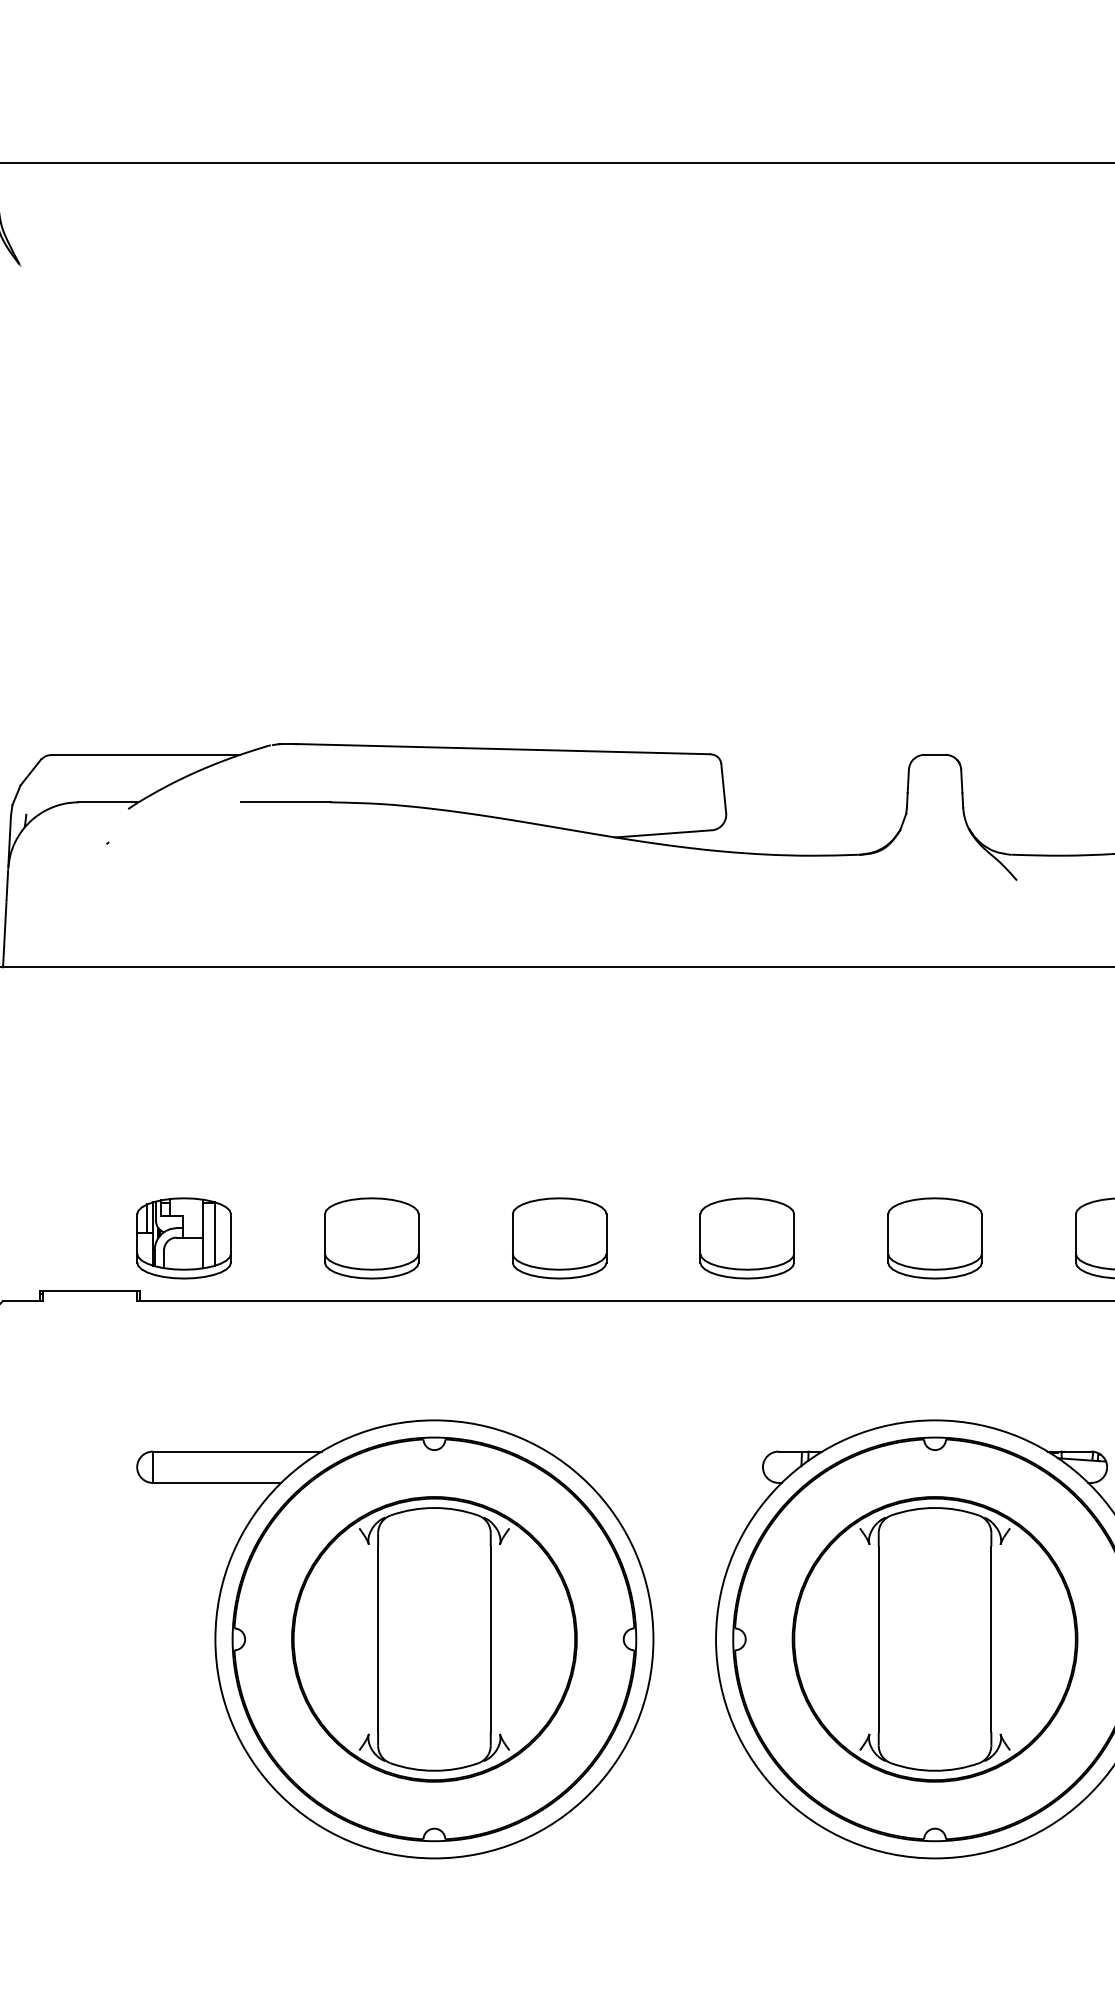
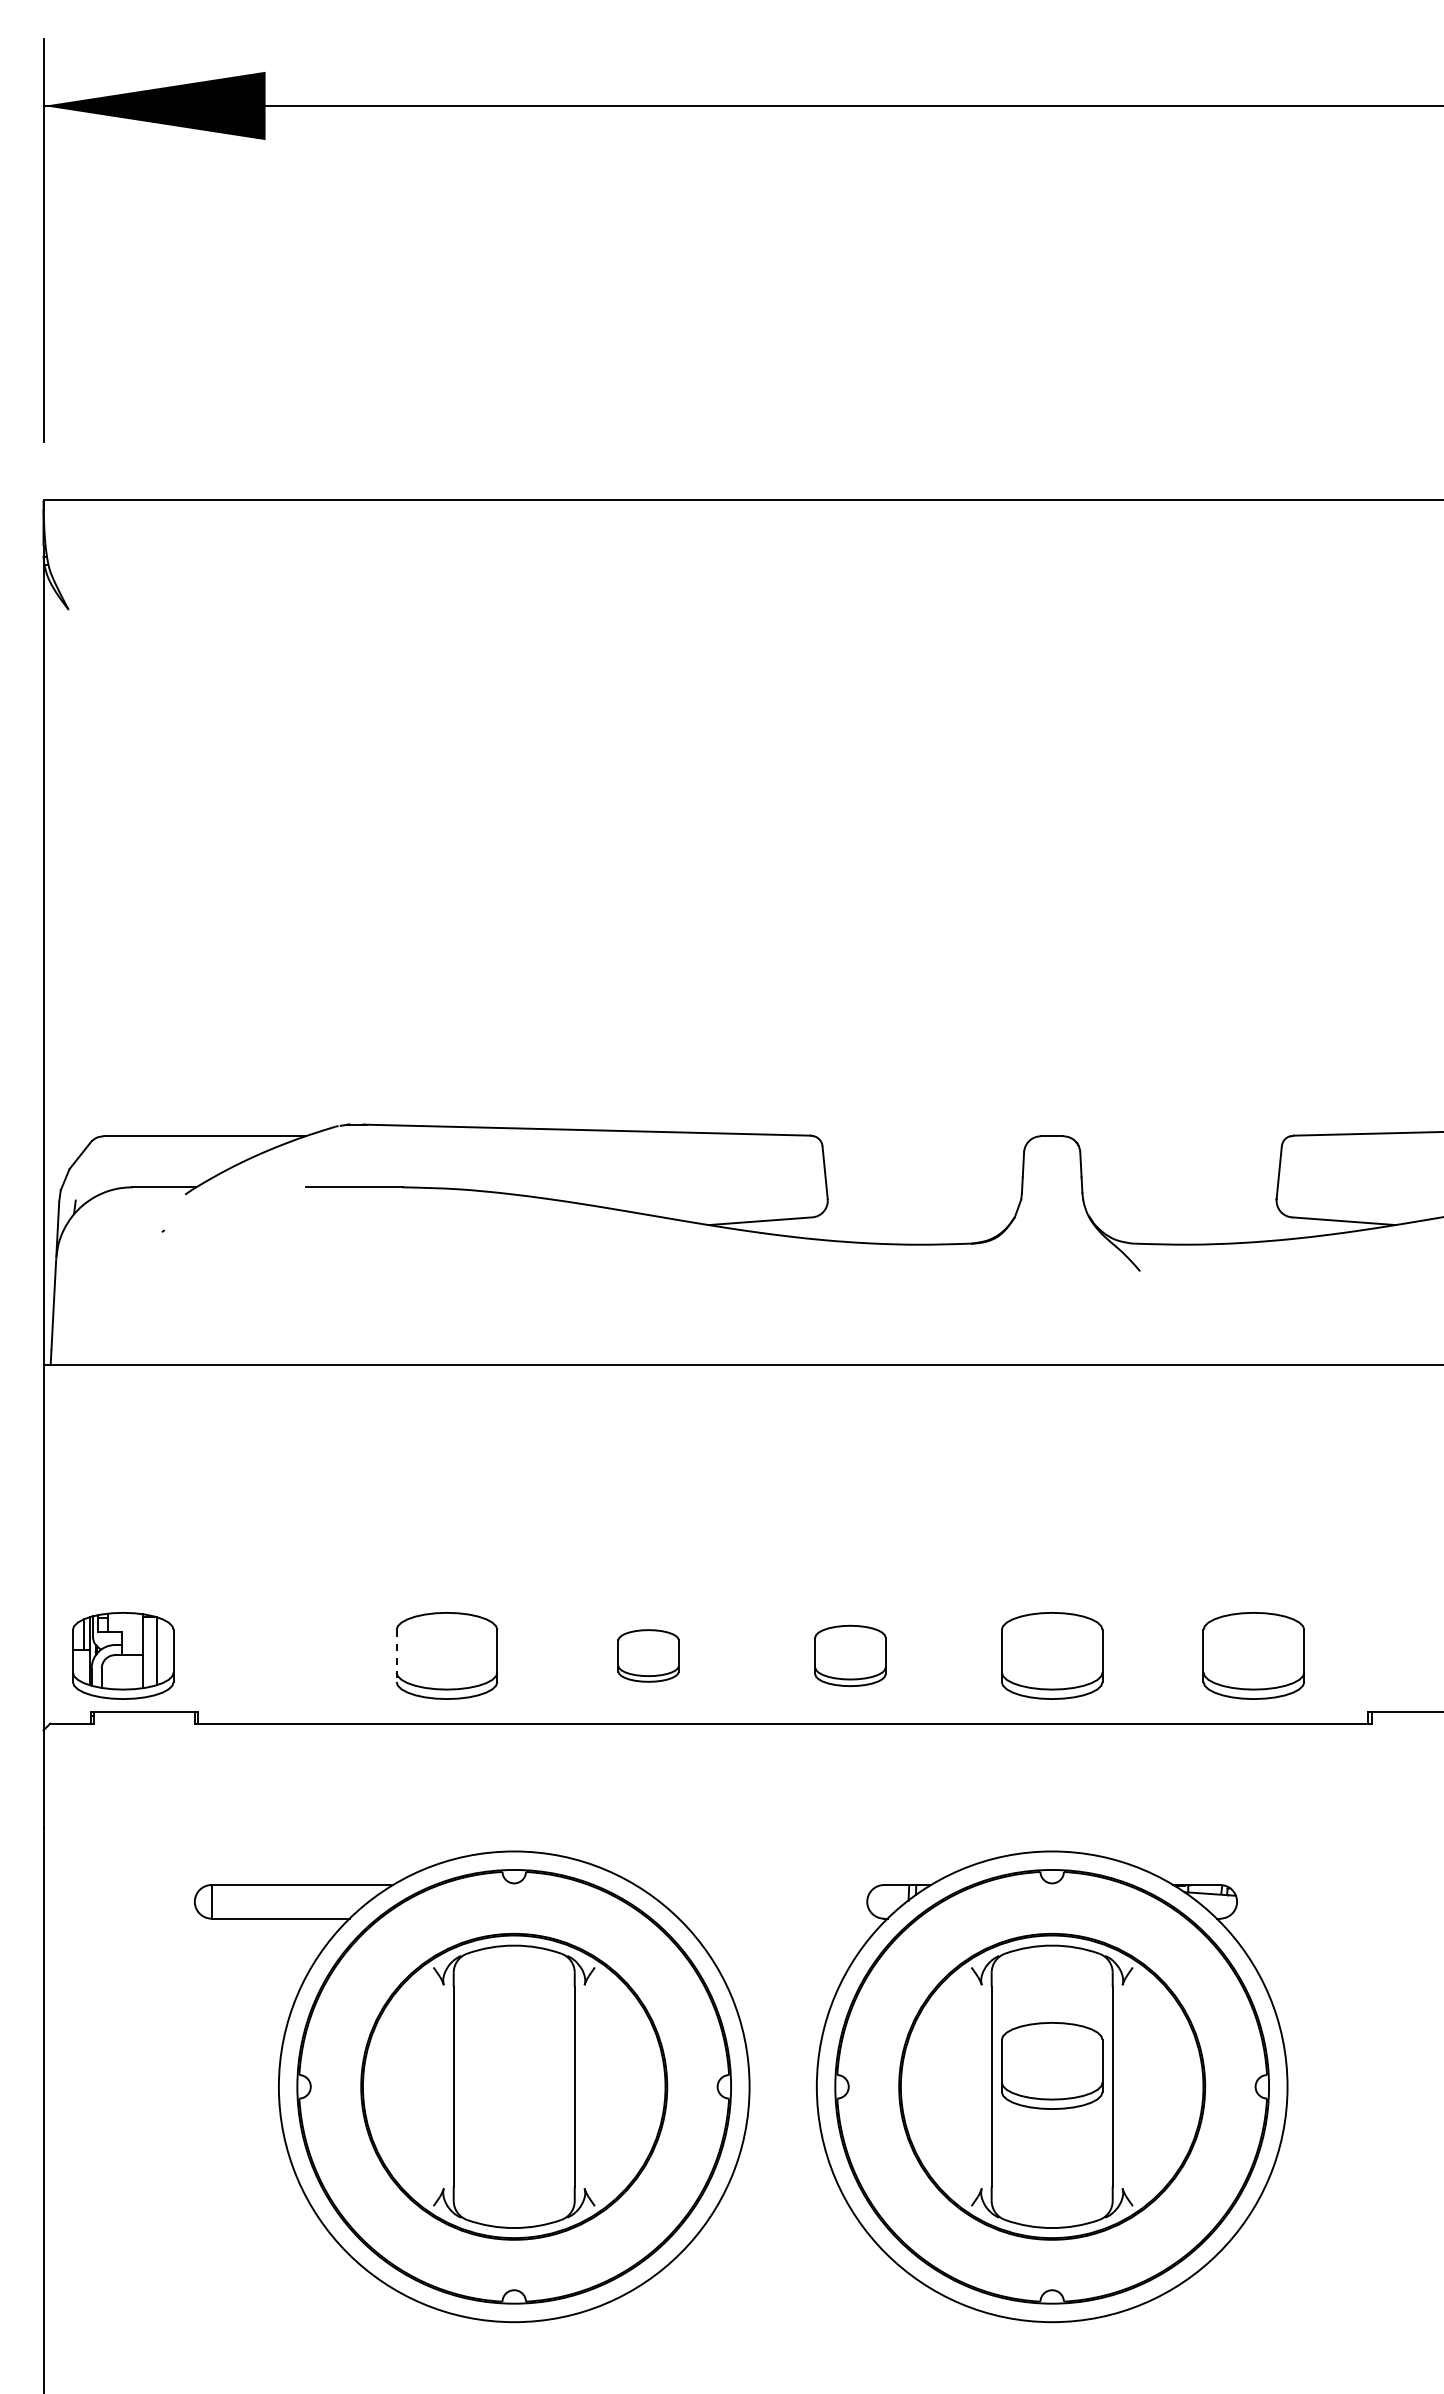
part: (184, 1238) -> (123, 1655), moved
line: (324, 1238) -> (396, 1655), solid -> dashed
part: (559, 1238) -> (648, 1655), size x0.6
part: (747, 1238) -> (850, 1655), size x0.7
part: (935, 1619) -> (1052, 2065), added

